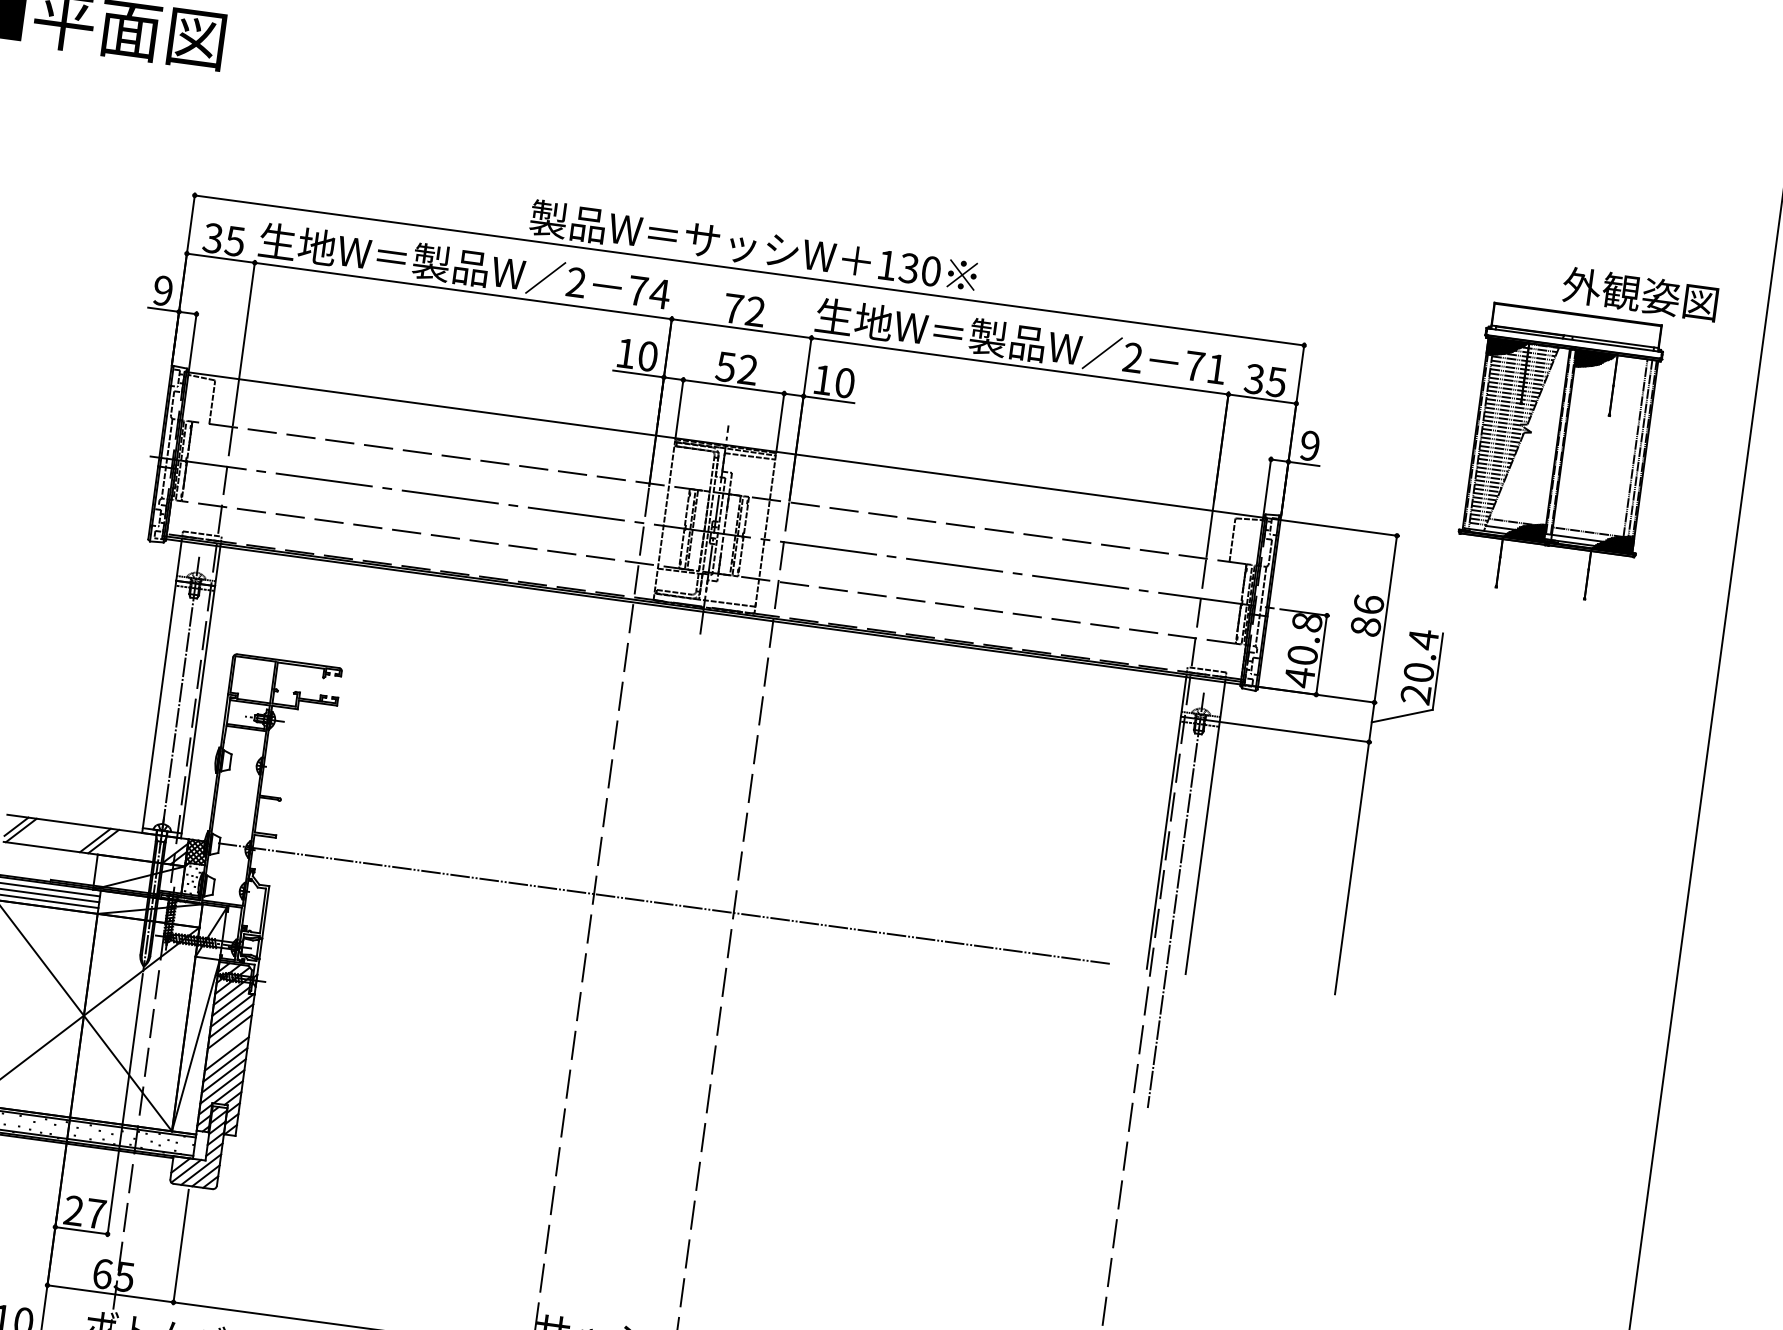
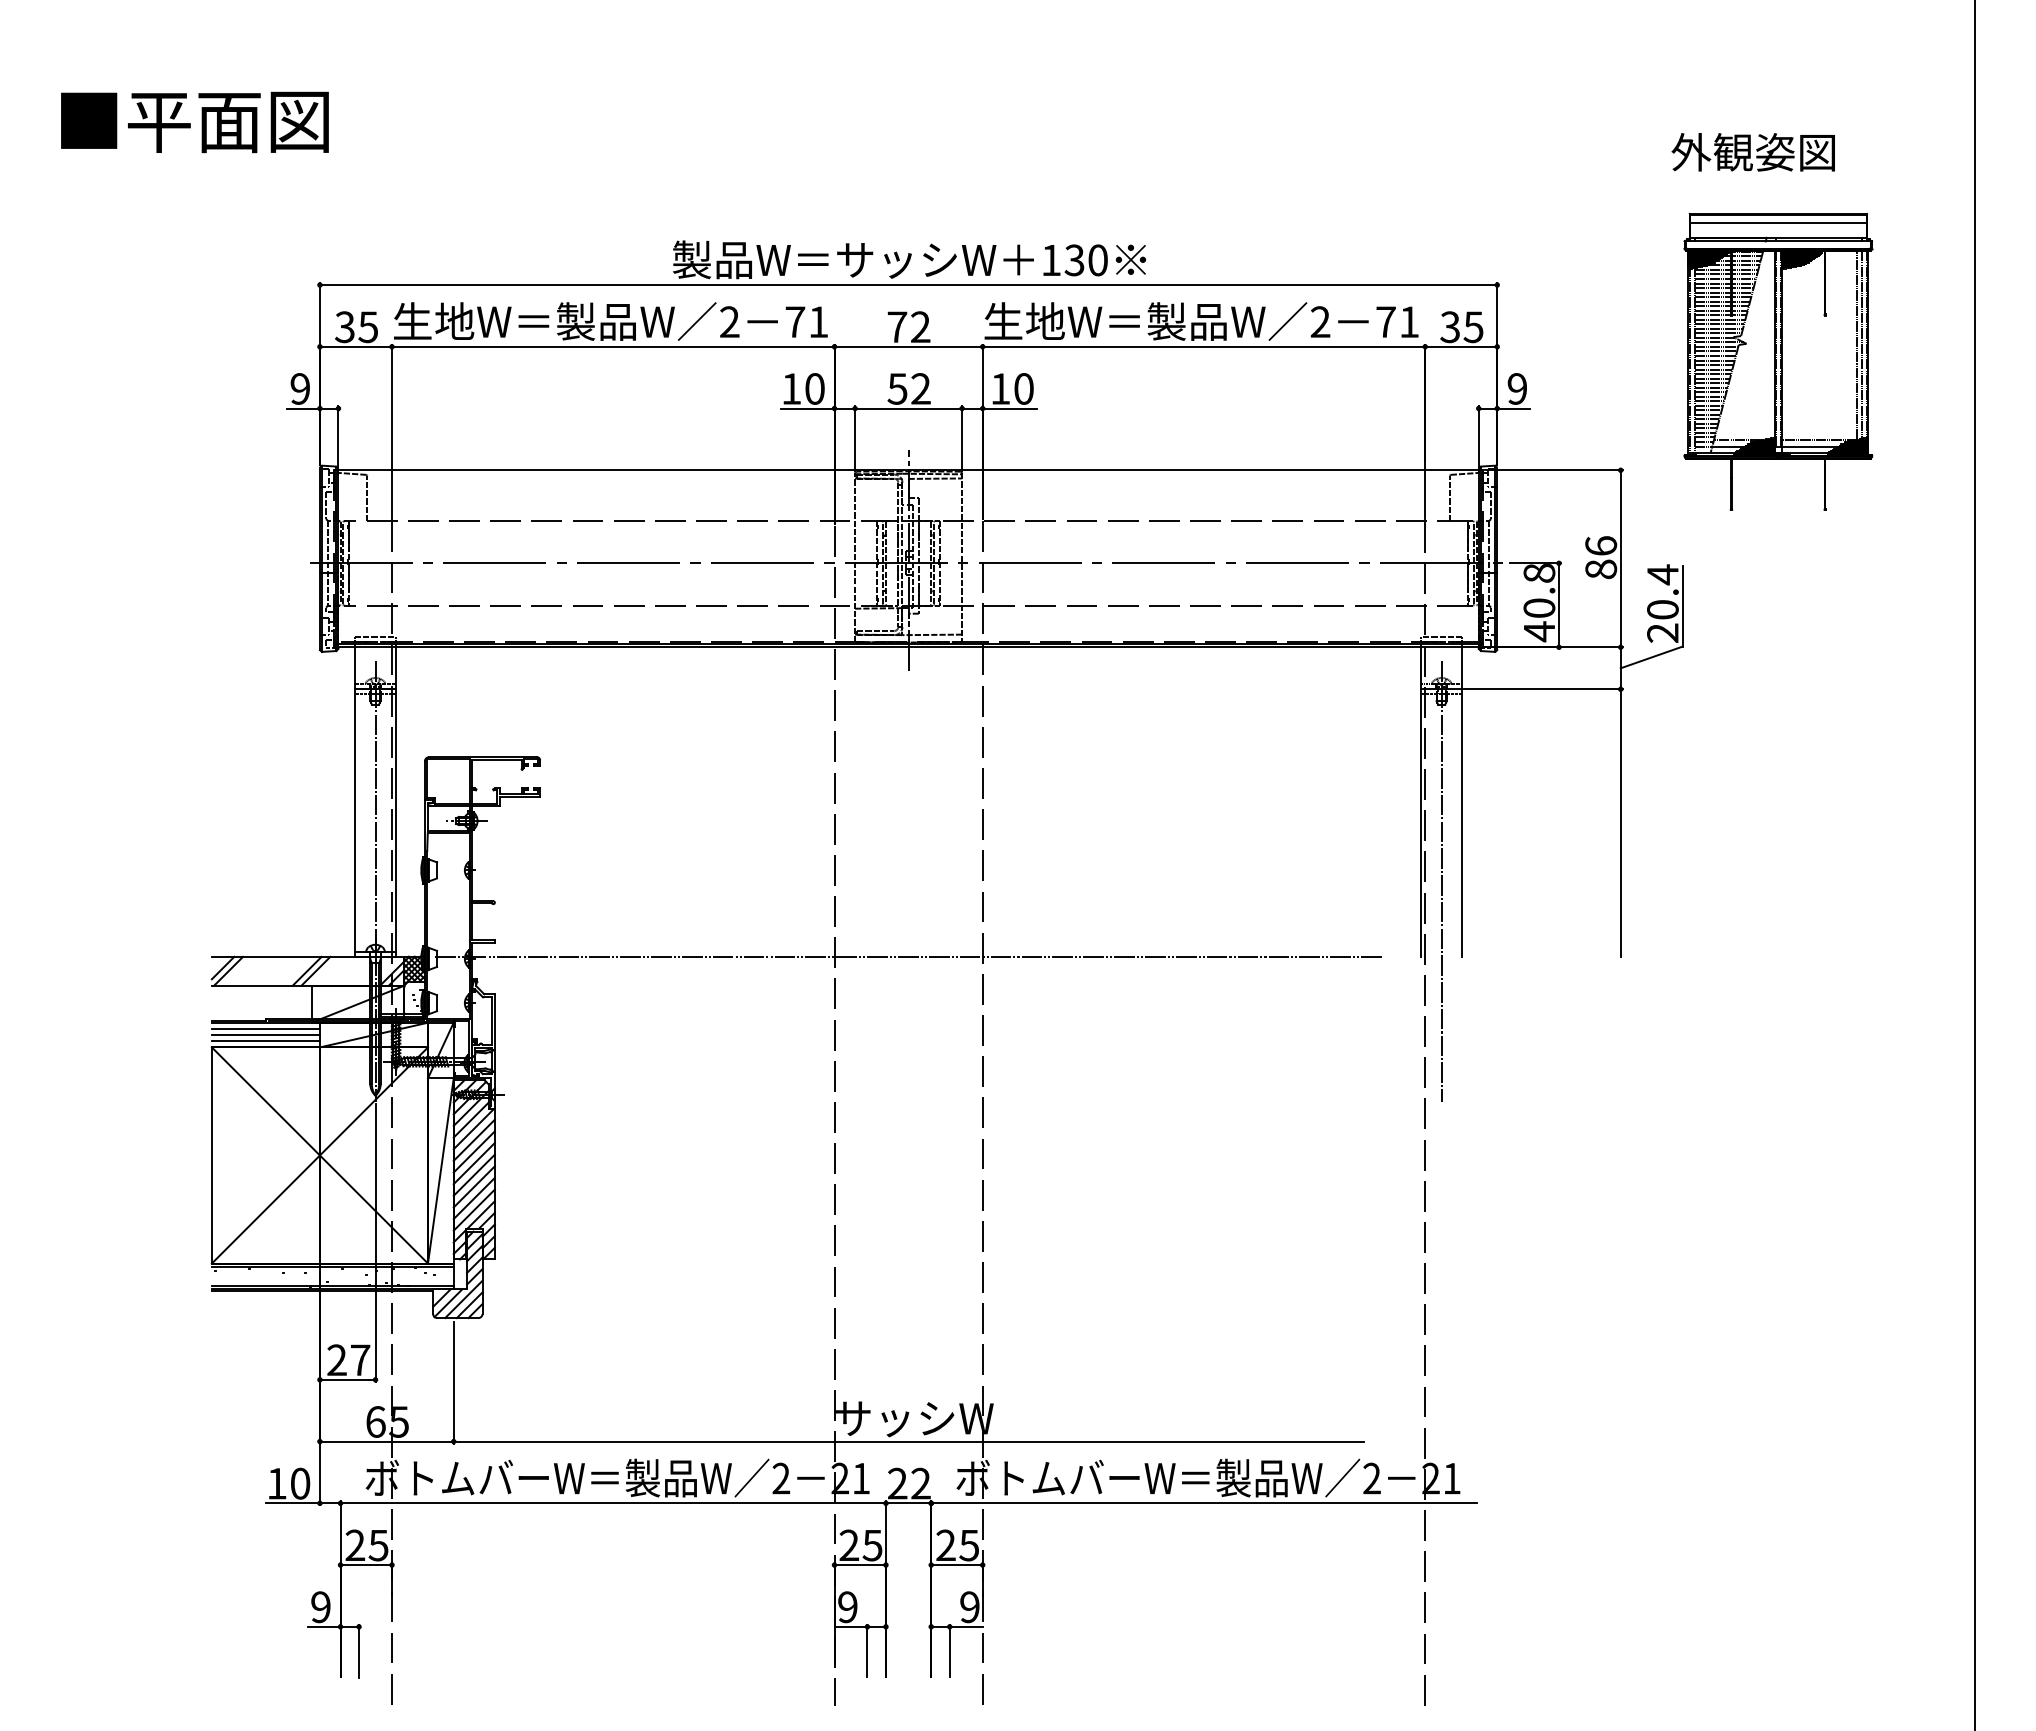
text: (659, 293) -> (818, 321), 74 -> 71
text: (1639, 294) -> (1752, 152), moved
line: (1576, 323) -> (1777, 223), added
line: (227, 1042) -> (473, 1163), added

